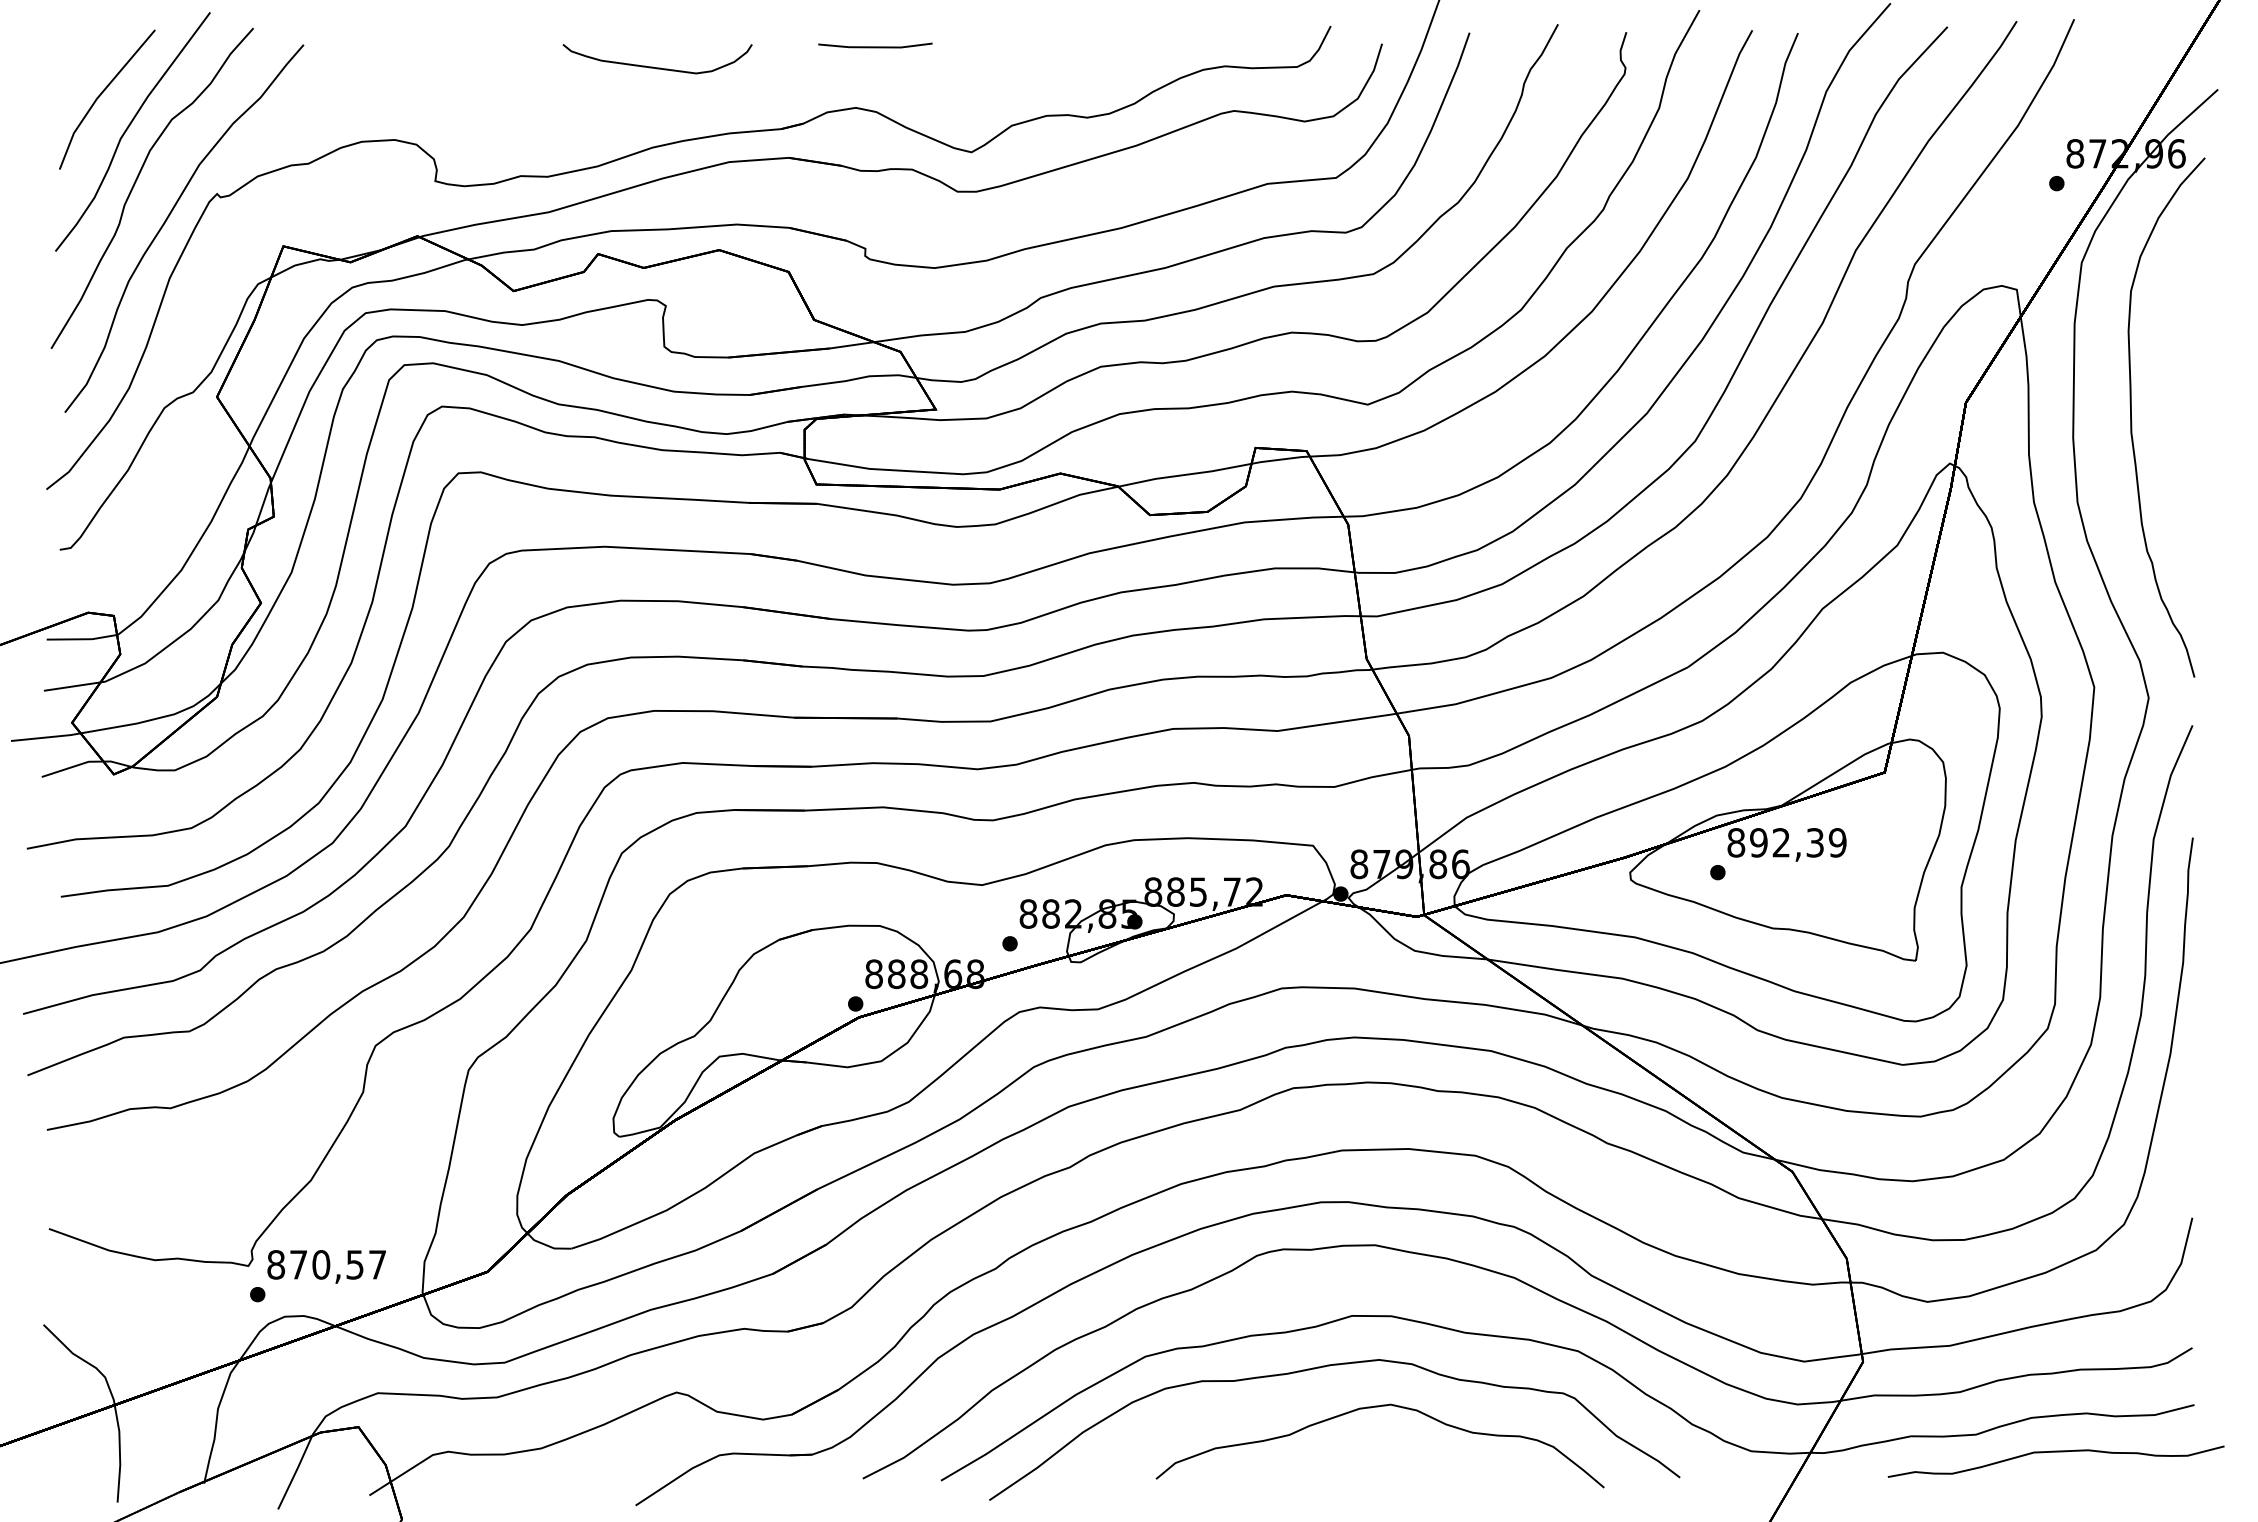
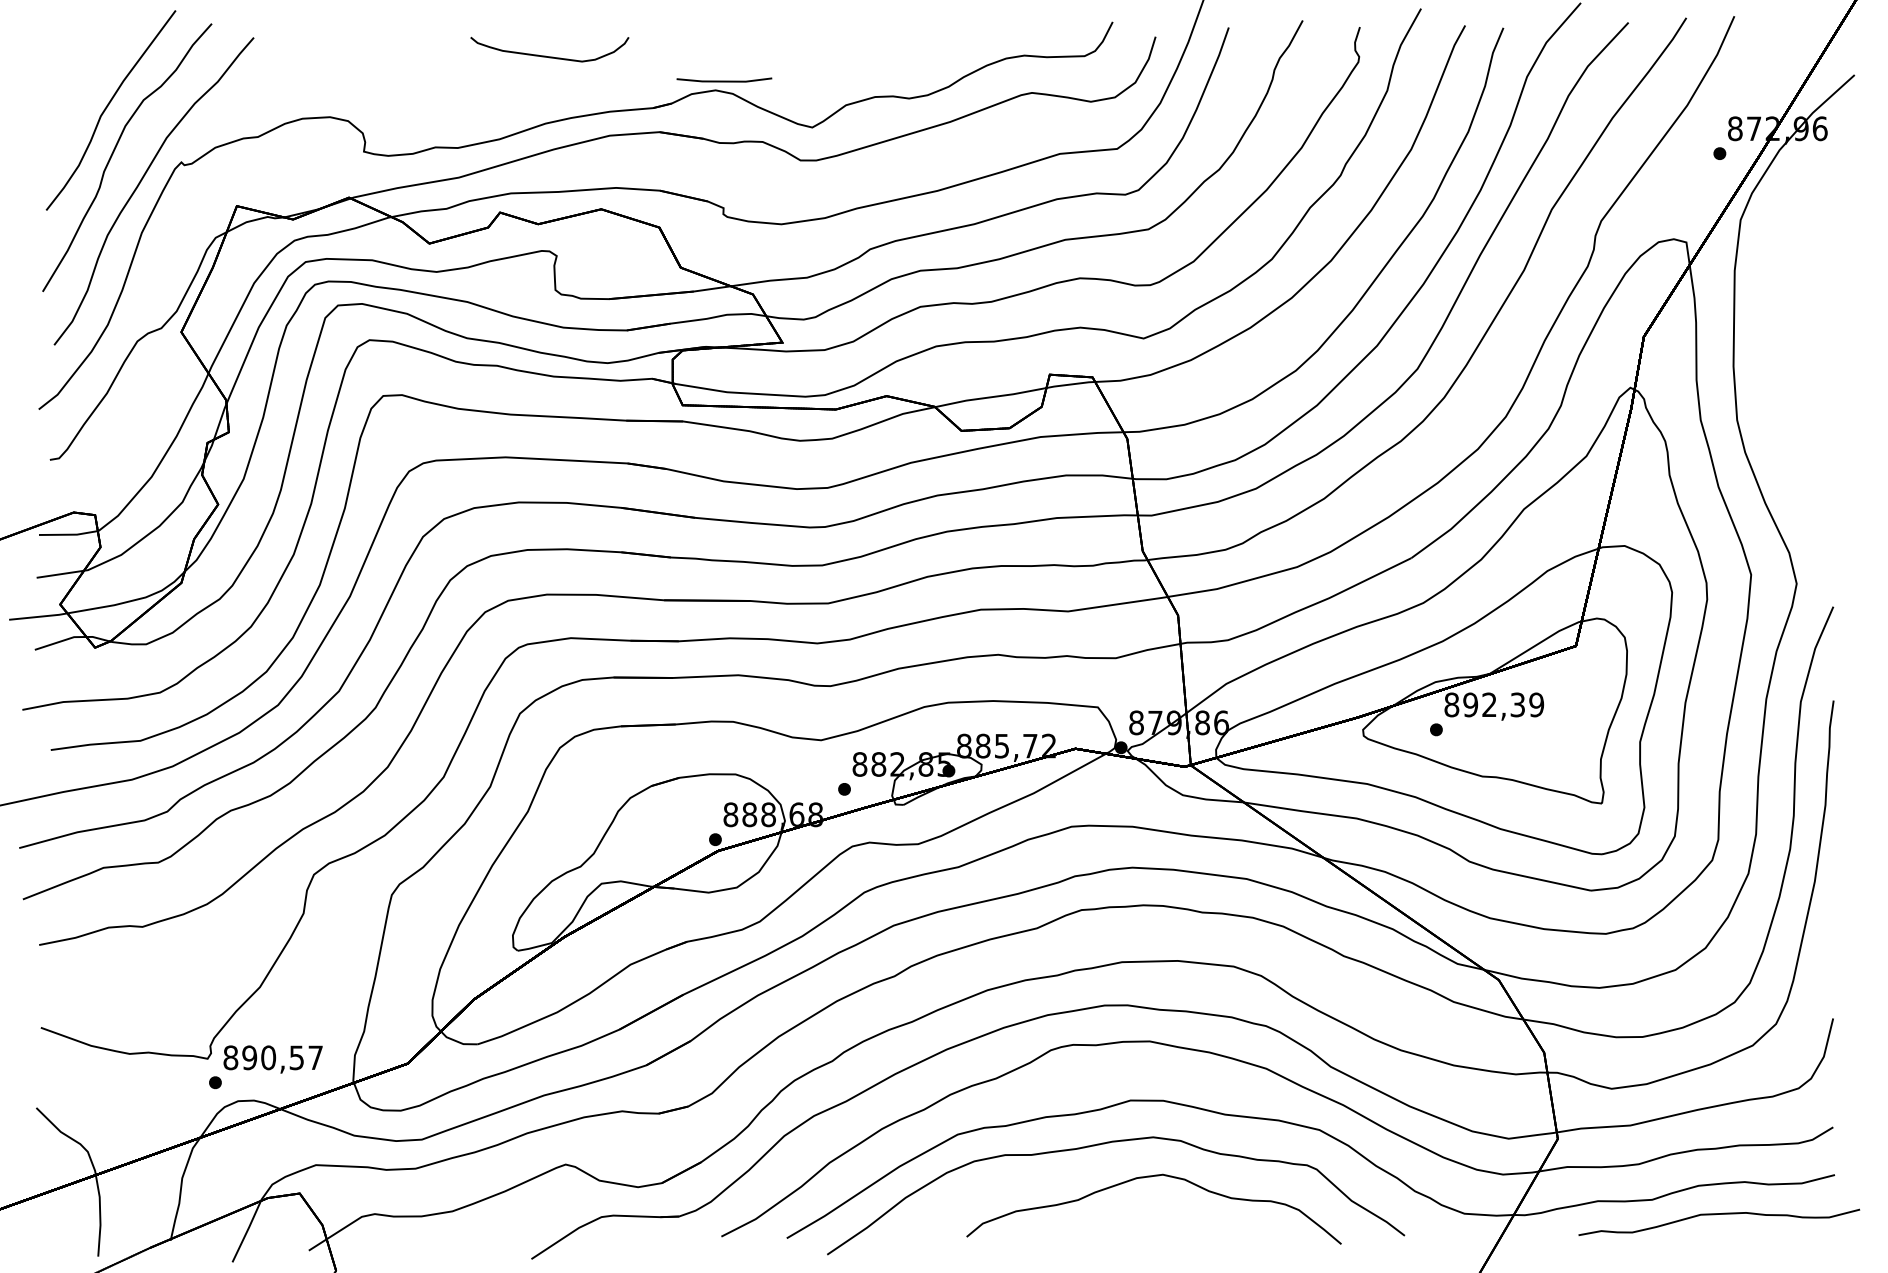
part: (875, 45) -> (724, 80), moved
part: (101, 95) -> (84, 80), removed
curve: (2132, 421) -> (1783, 352), removed
text: (298, 1264) -> (249, 1057), 870,57 -> 890,57

